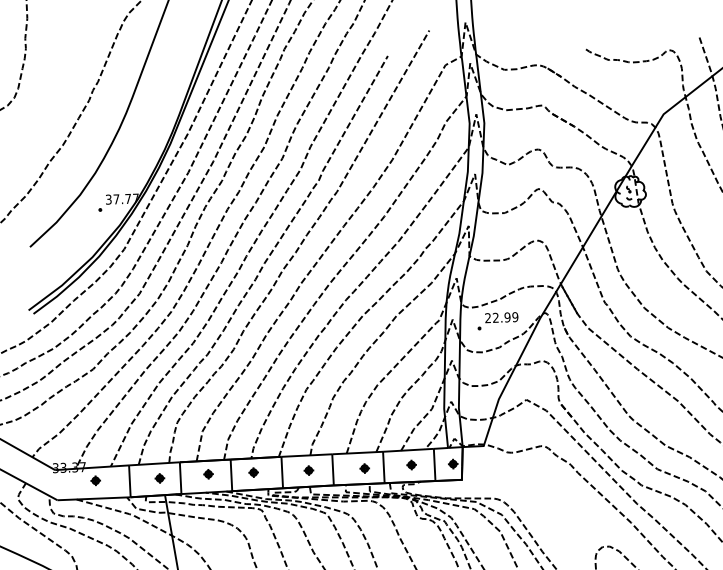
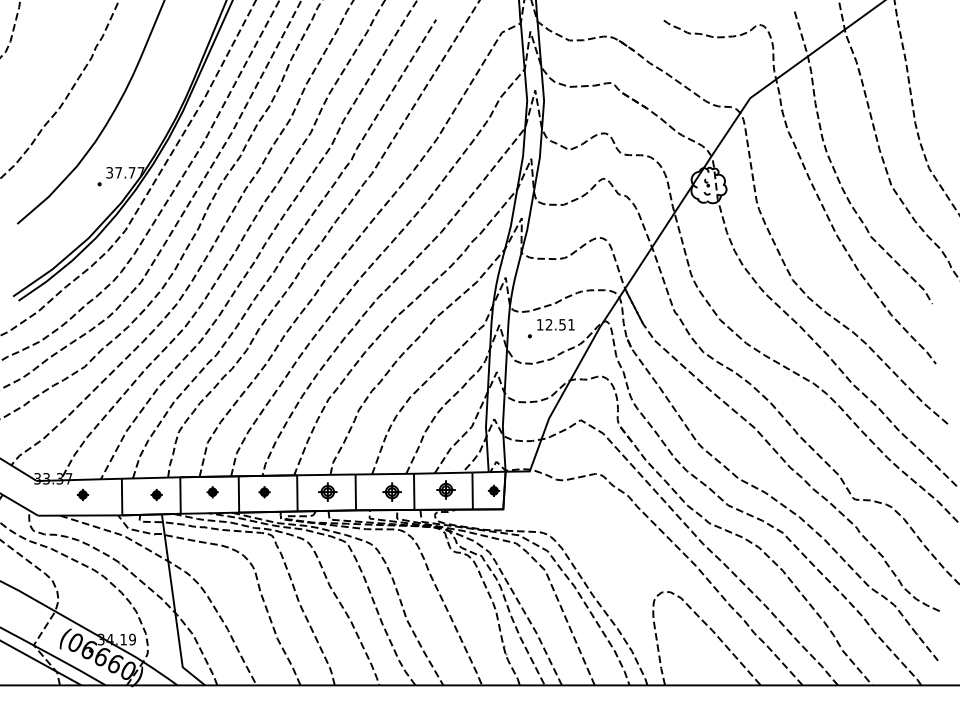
text: (501, 317) -> (555, 324), 22.99 -> 12.51
part: (411, 465) -> (446, 490), size x1.6
part: (364, 468) -> (392, 492), size x1.6
part: (309, 470) -> (328, 492), size x1.6

